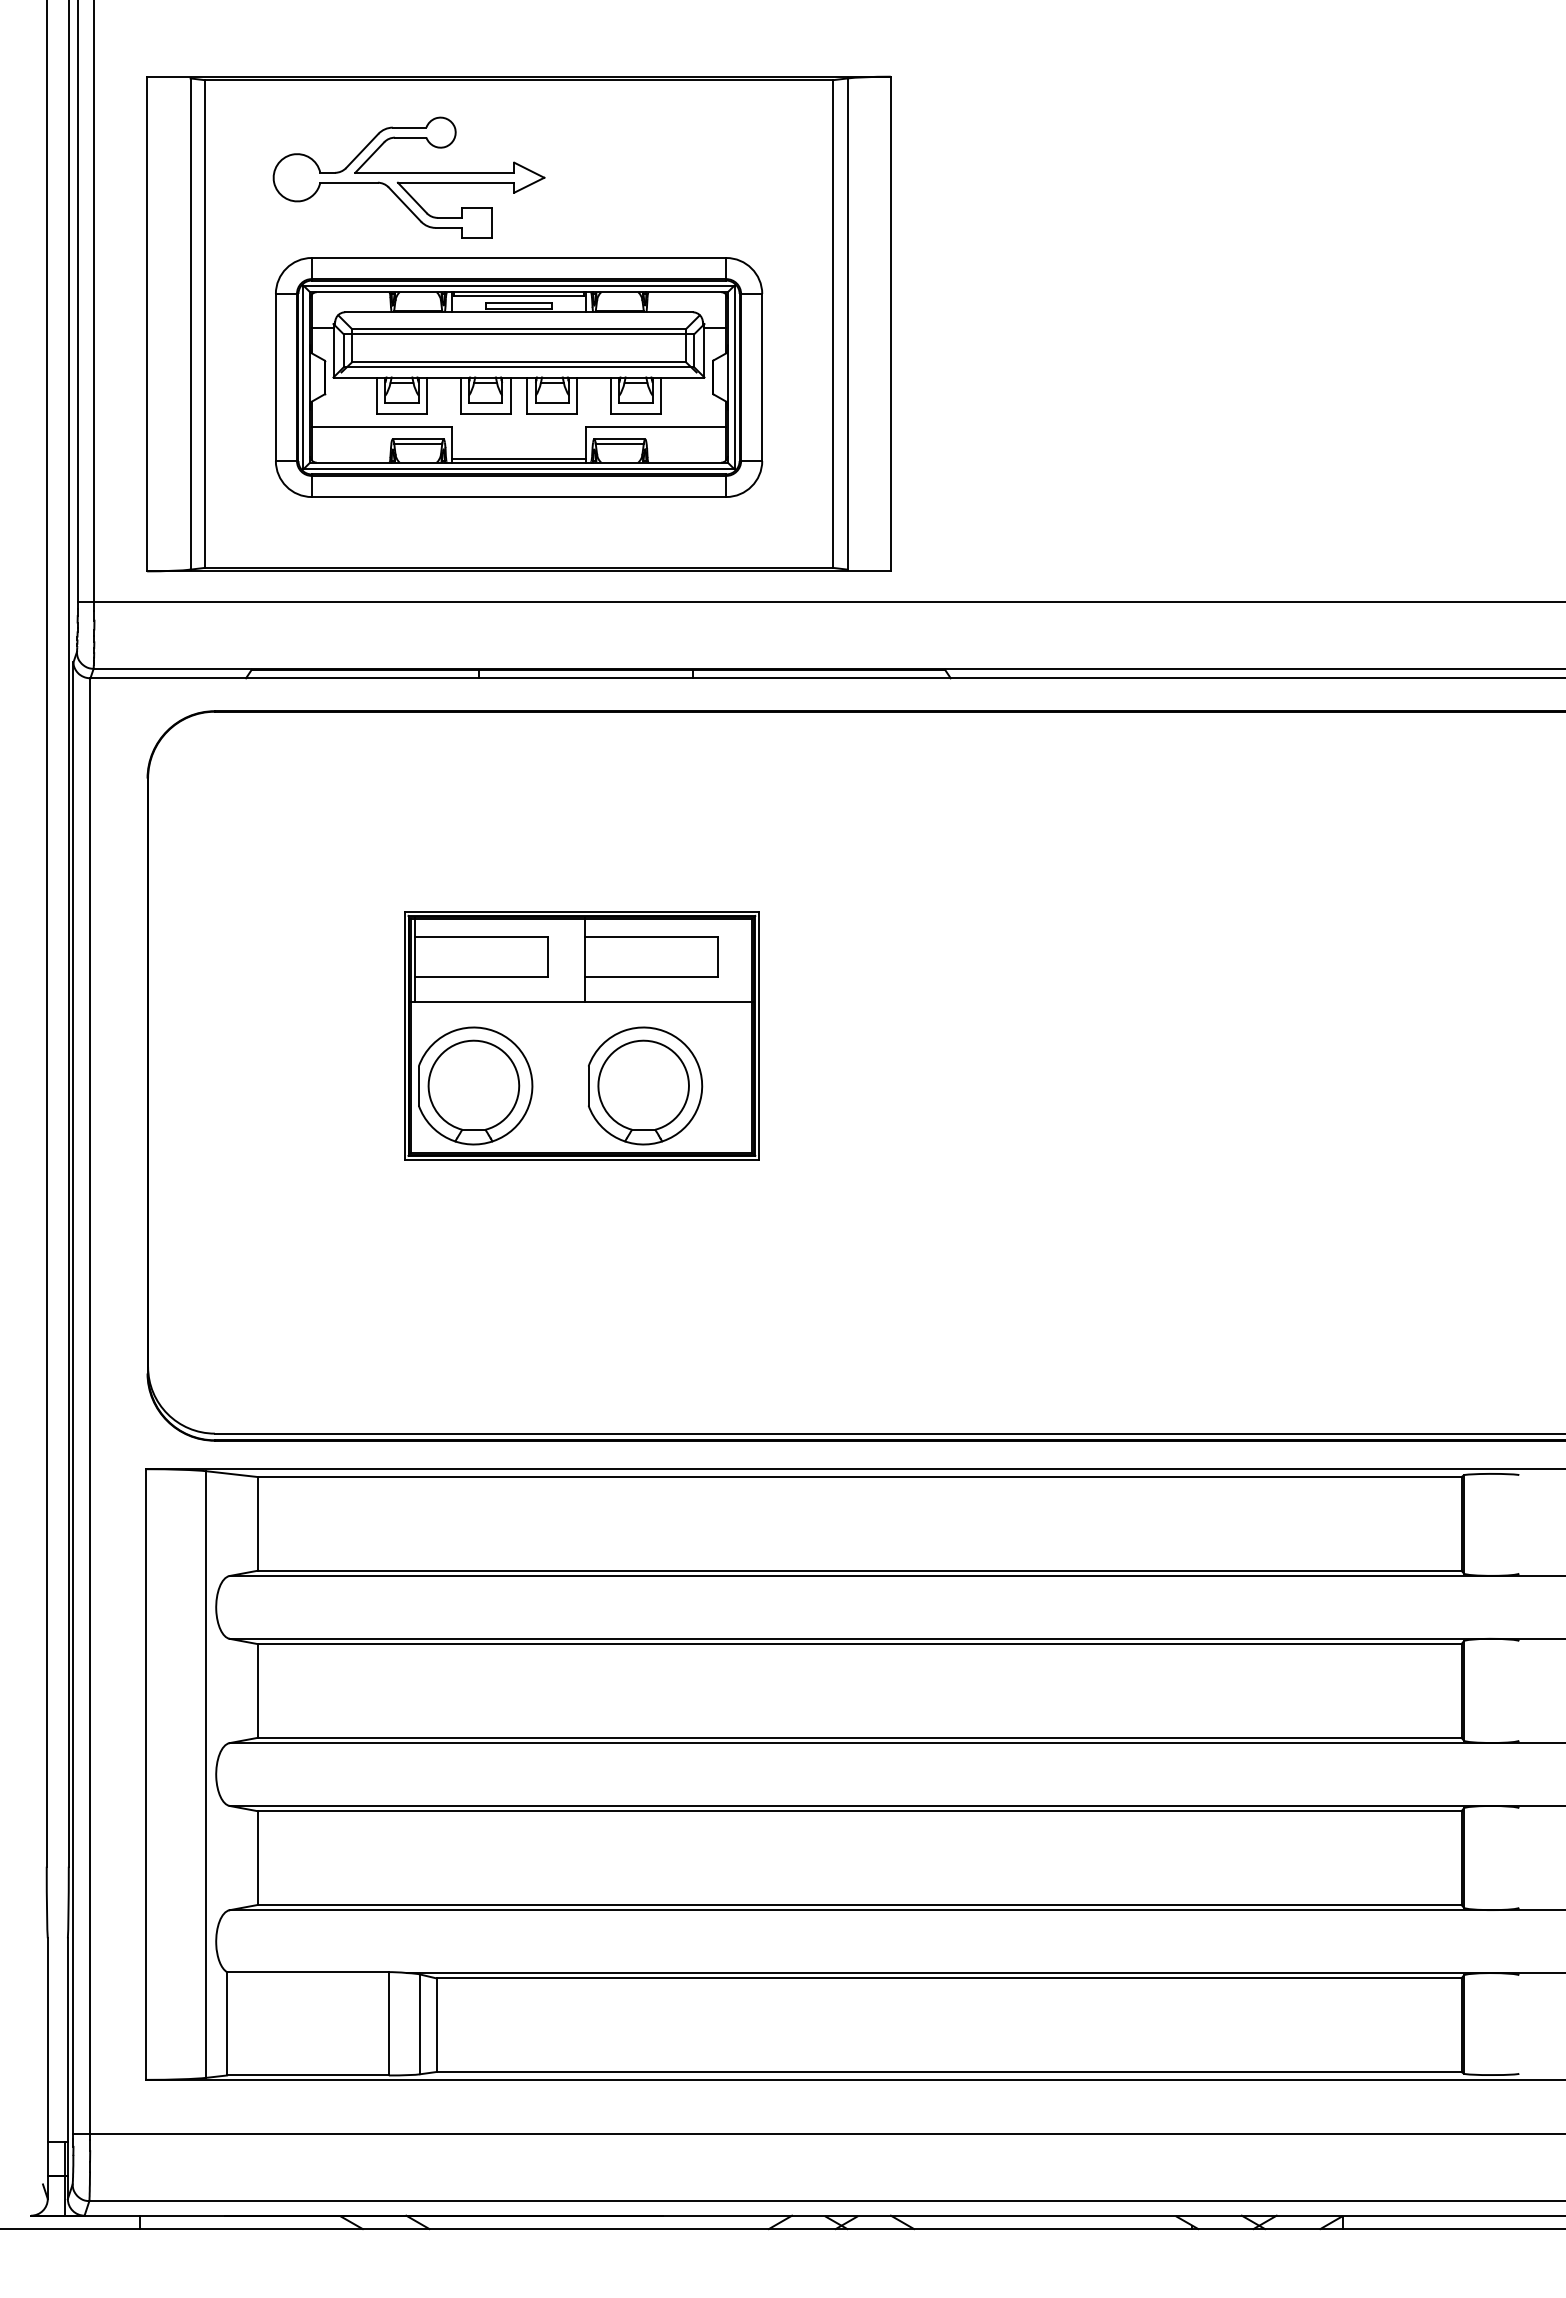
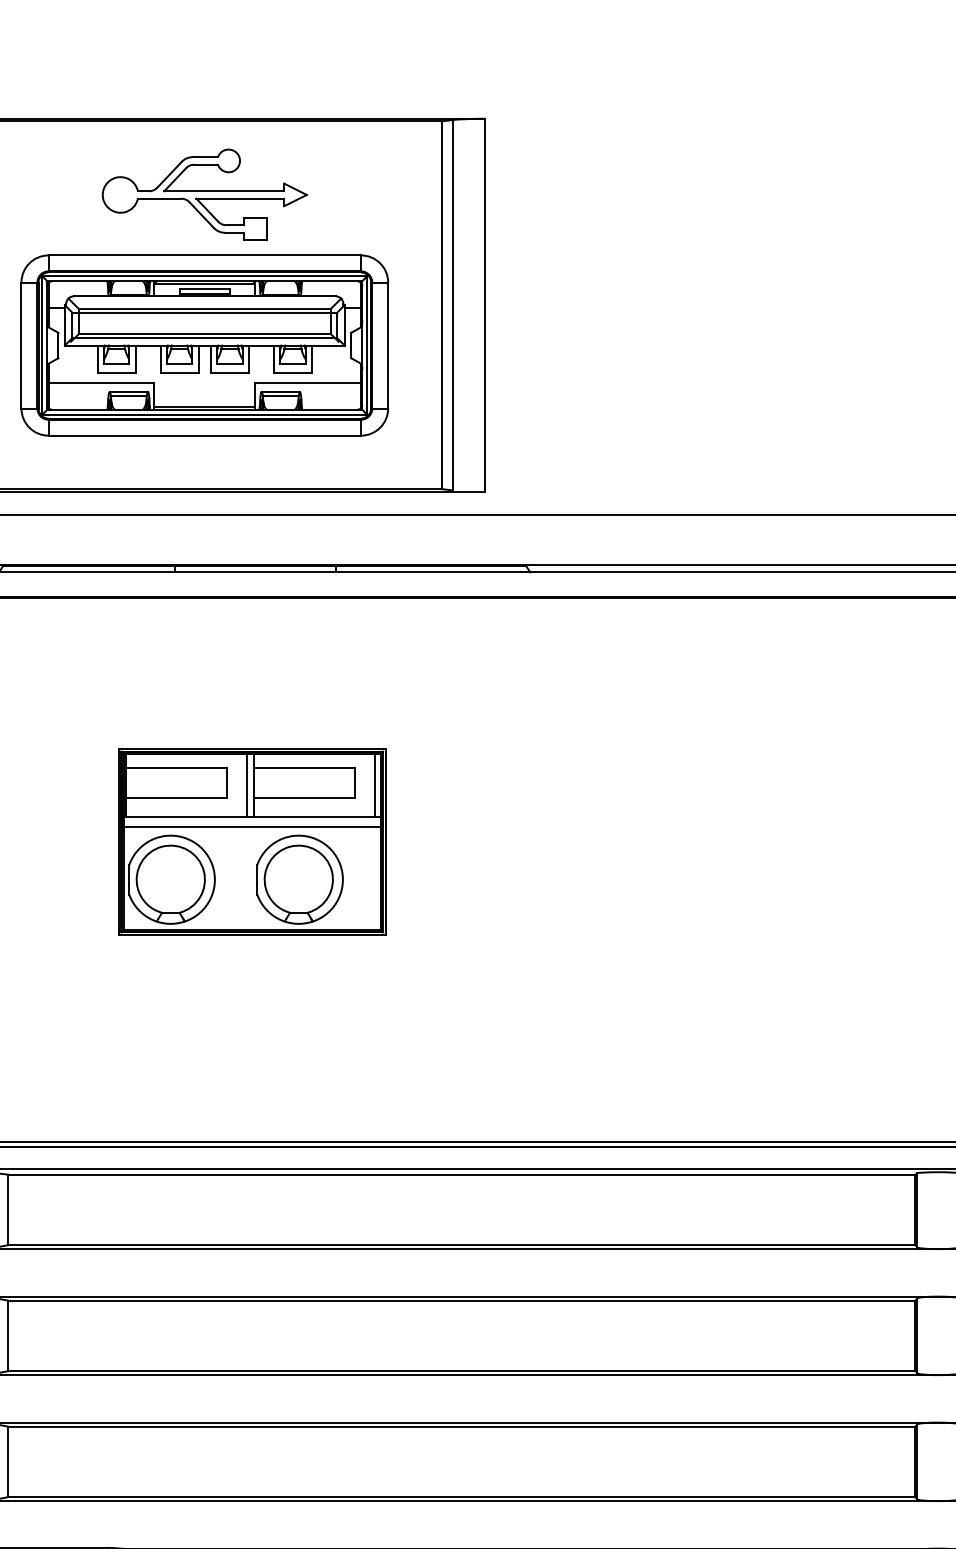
part: (408, 177) -> (204, 194), moved
line: (575, 959) -> (247, 784), added
line: (744, 959) -> (374, 784), added
line: (581, 1015) -> (251, 826), added

